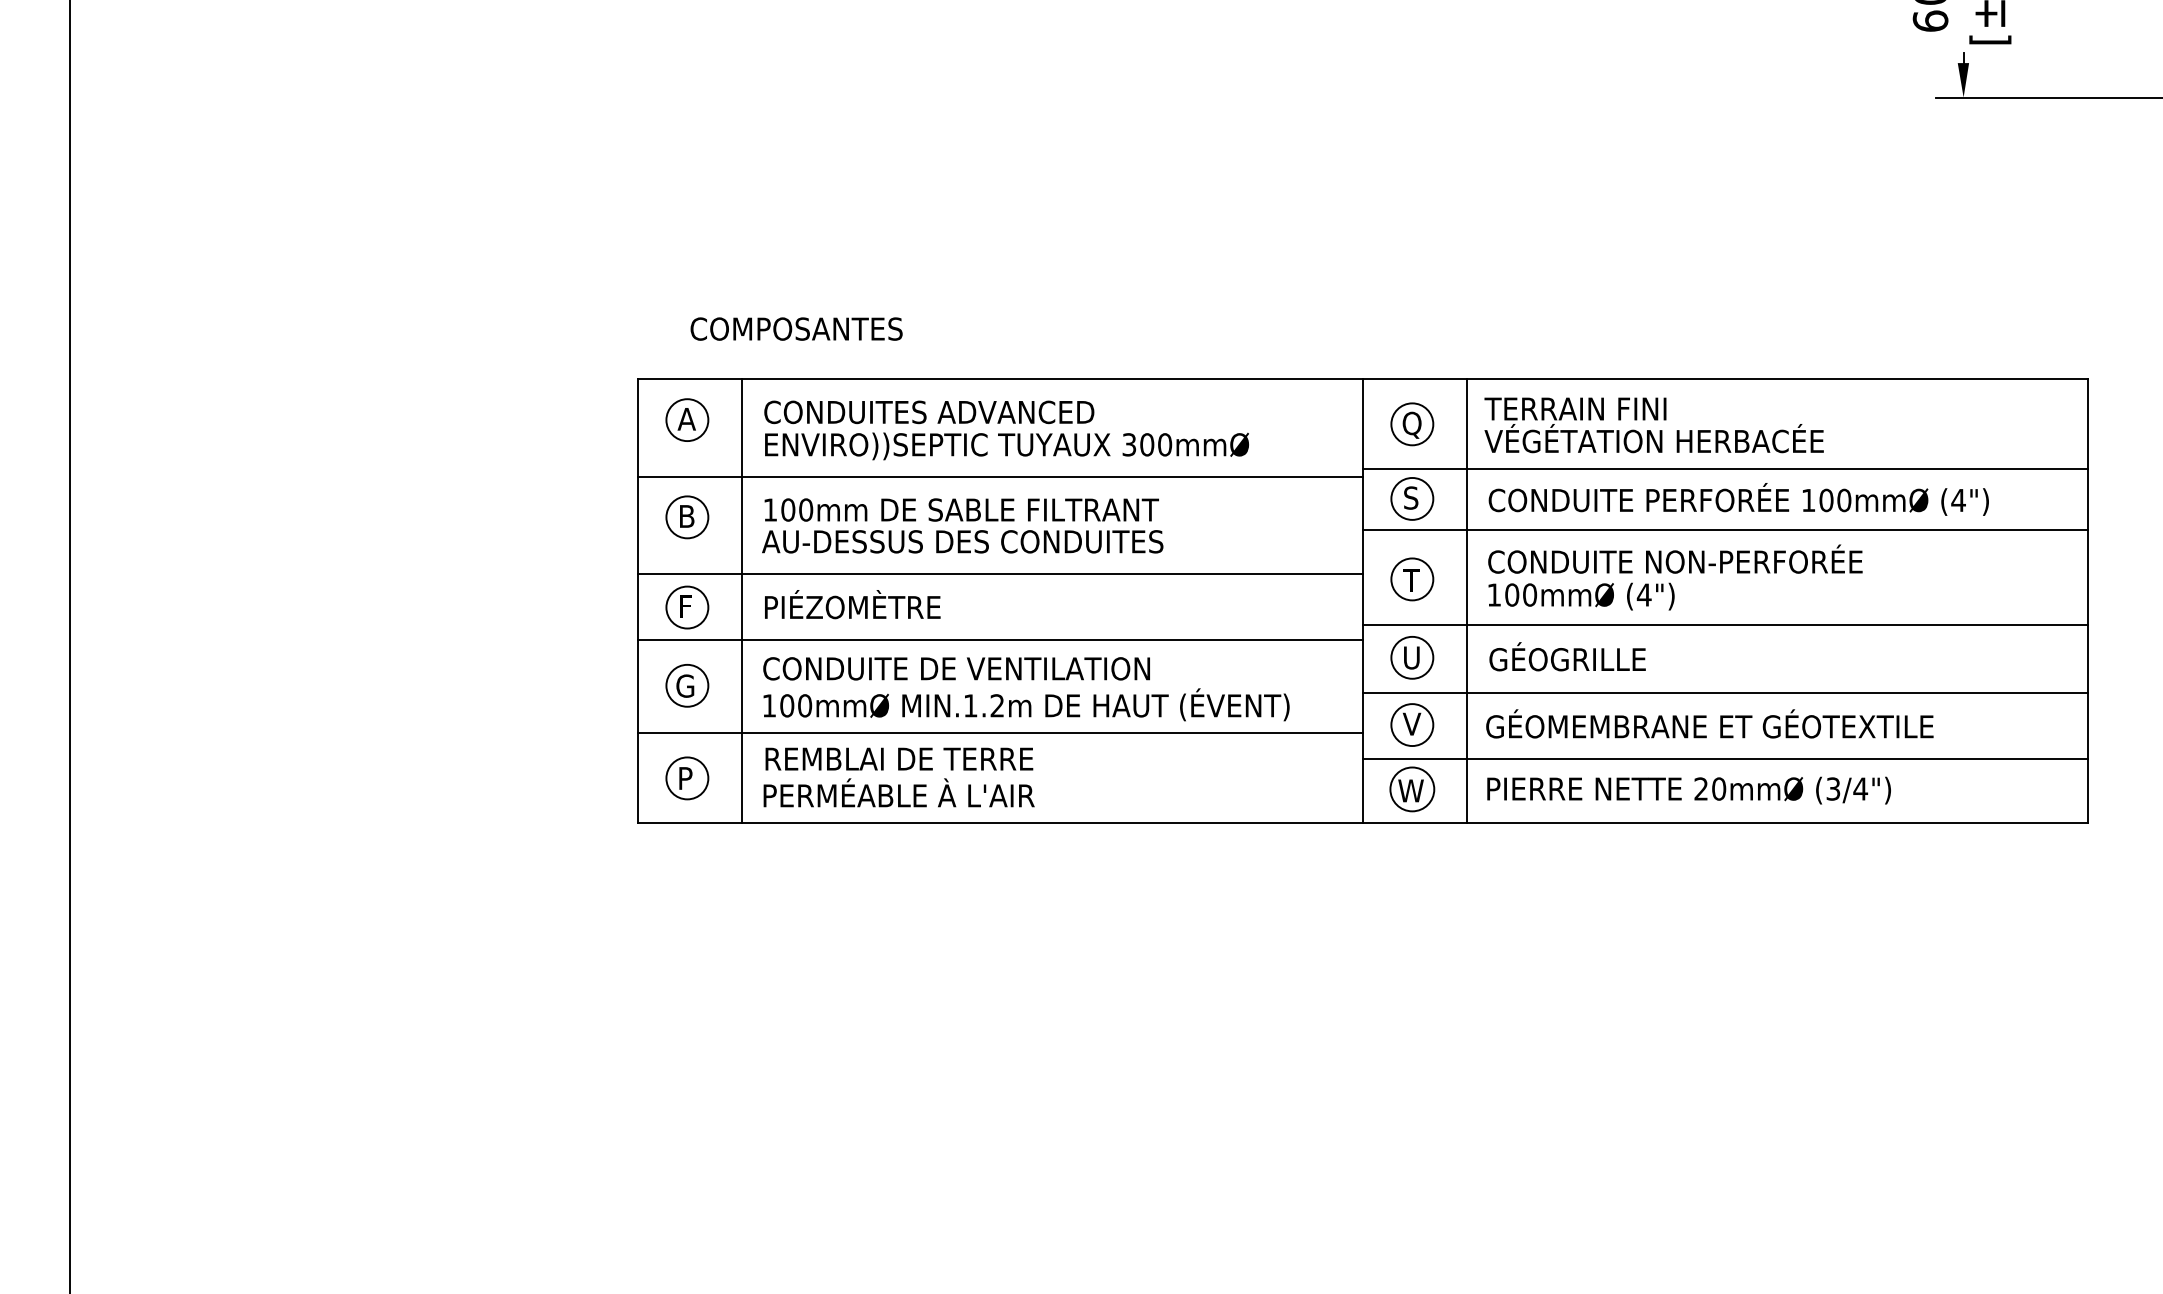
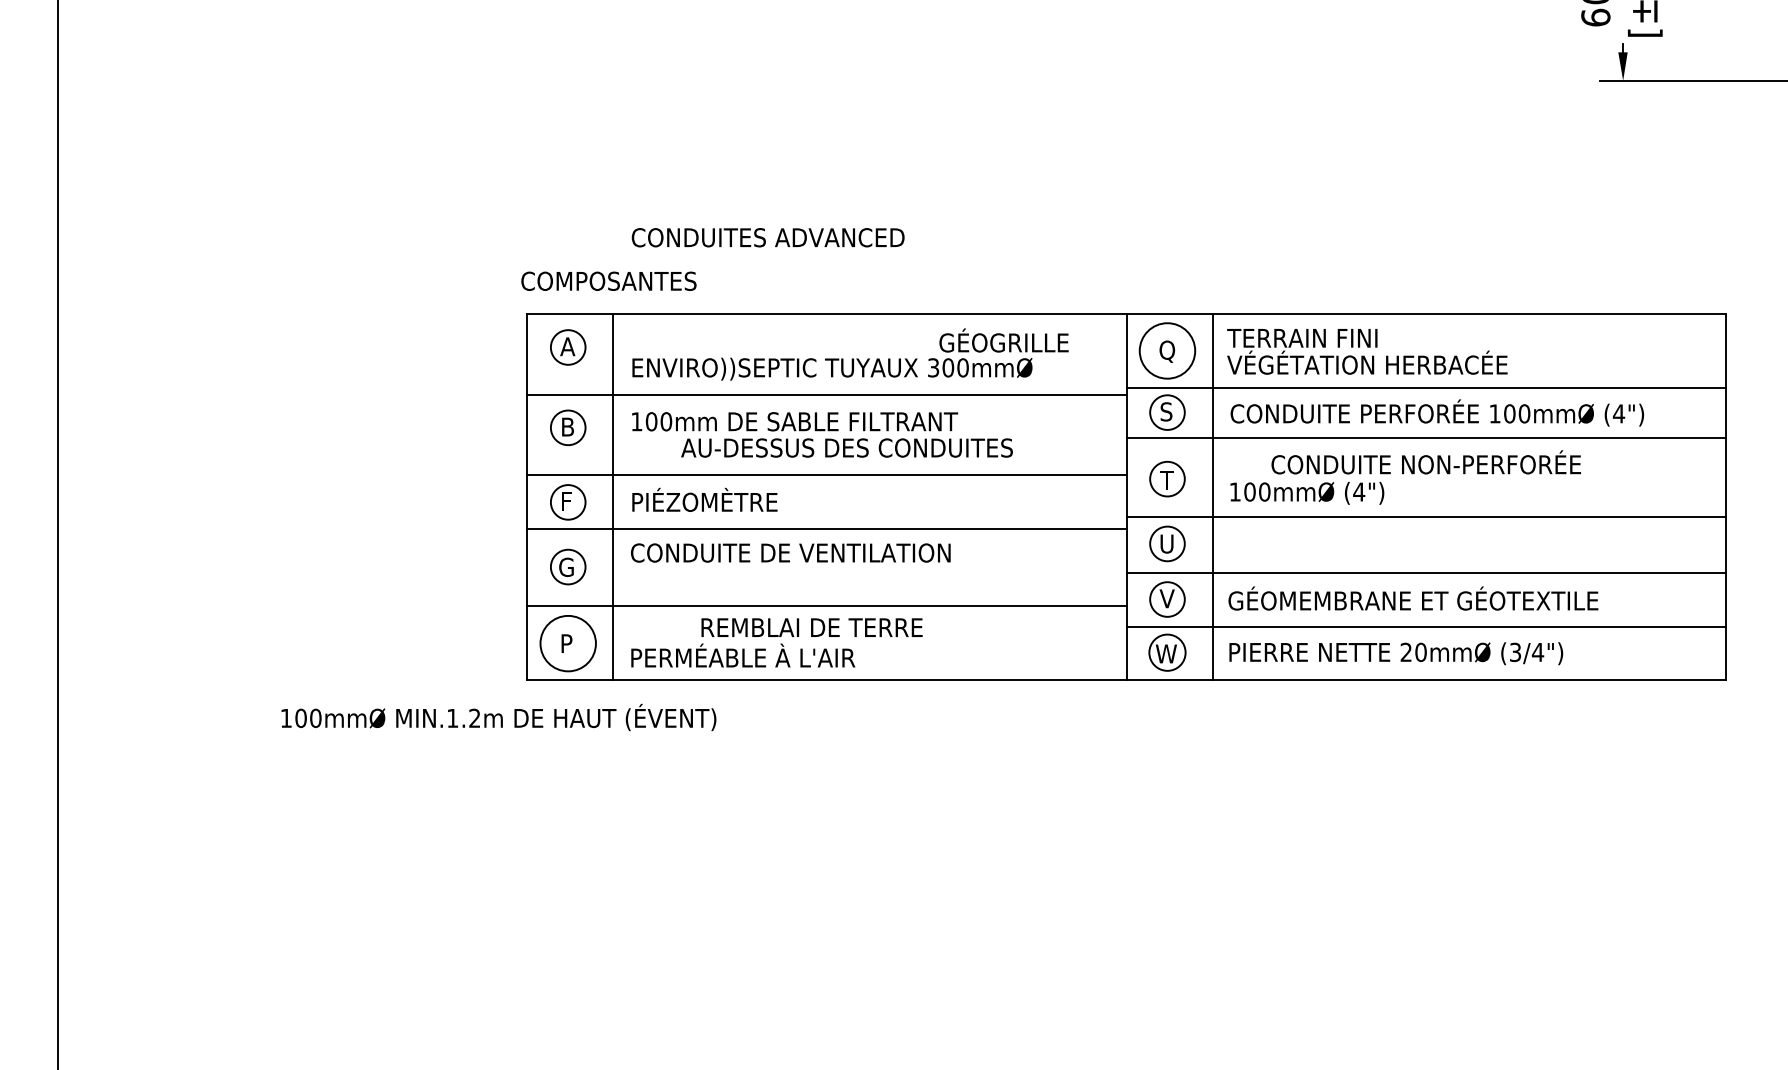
text: (796, 328) -> (608, 280), moved
text: (929, 412) -> (768, 237), moved
circle: (1412, 424) -> (1167, 351), size x1.6
text: (962, 541) -> (846, 447), moved
text: (1675, 558) -> (1426, 461), moved
text: (1567, 656) -> (1003, 340), moved
text: (1026, 704) -> (498, 717), moved
text: (899, 758) -> (812, 627), moved
circle: (687, 778) -> (568, 643), size x1.6

